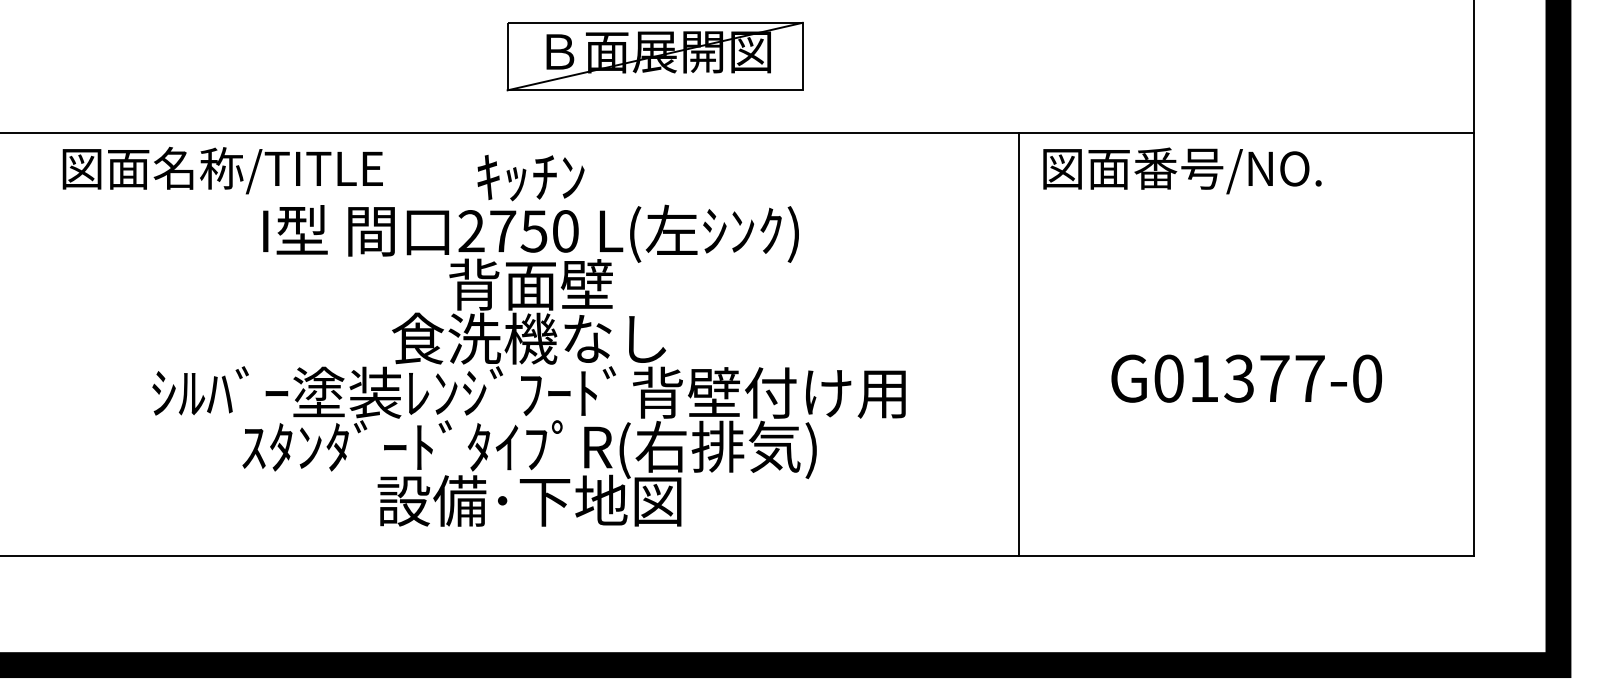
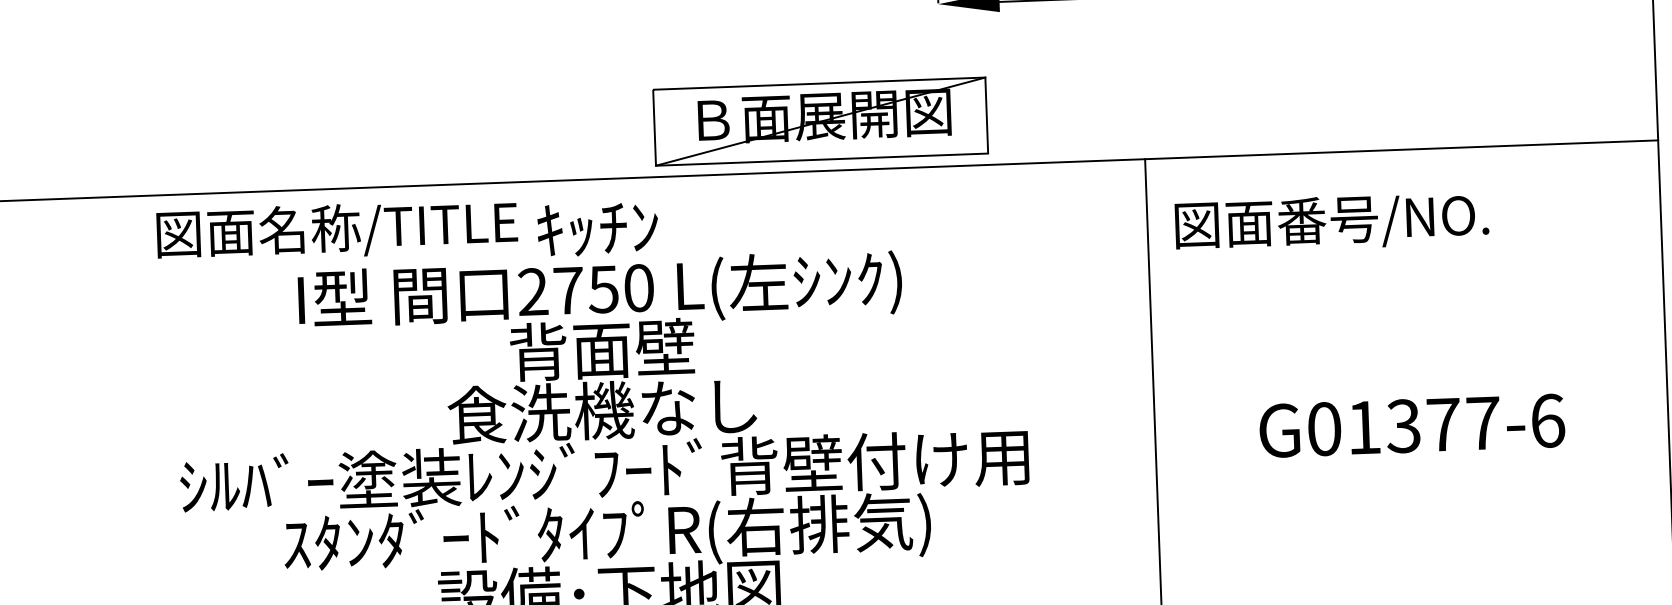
part: (654, 56) -> (819, 121), moved
text: (222, 170) -> (336, 230), moved
text: (1182, 170) -> (1332, 222), moved
text: (1367, 378) -> (1548, 420), G01377-0 -> G01377-6

